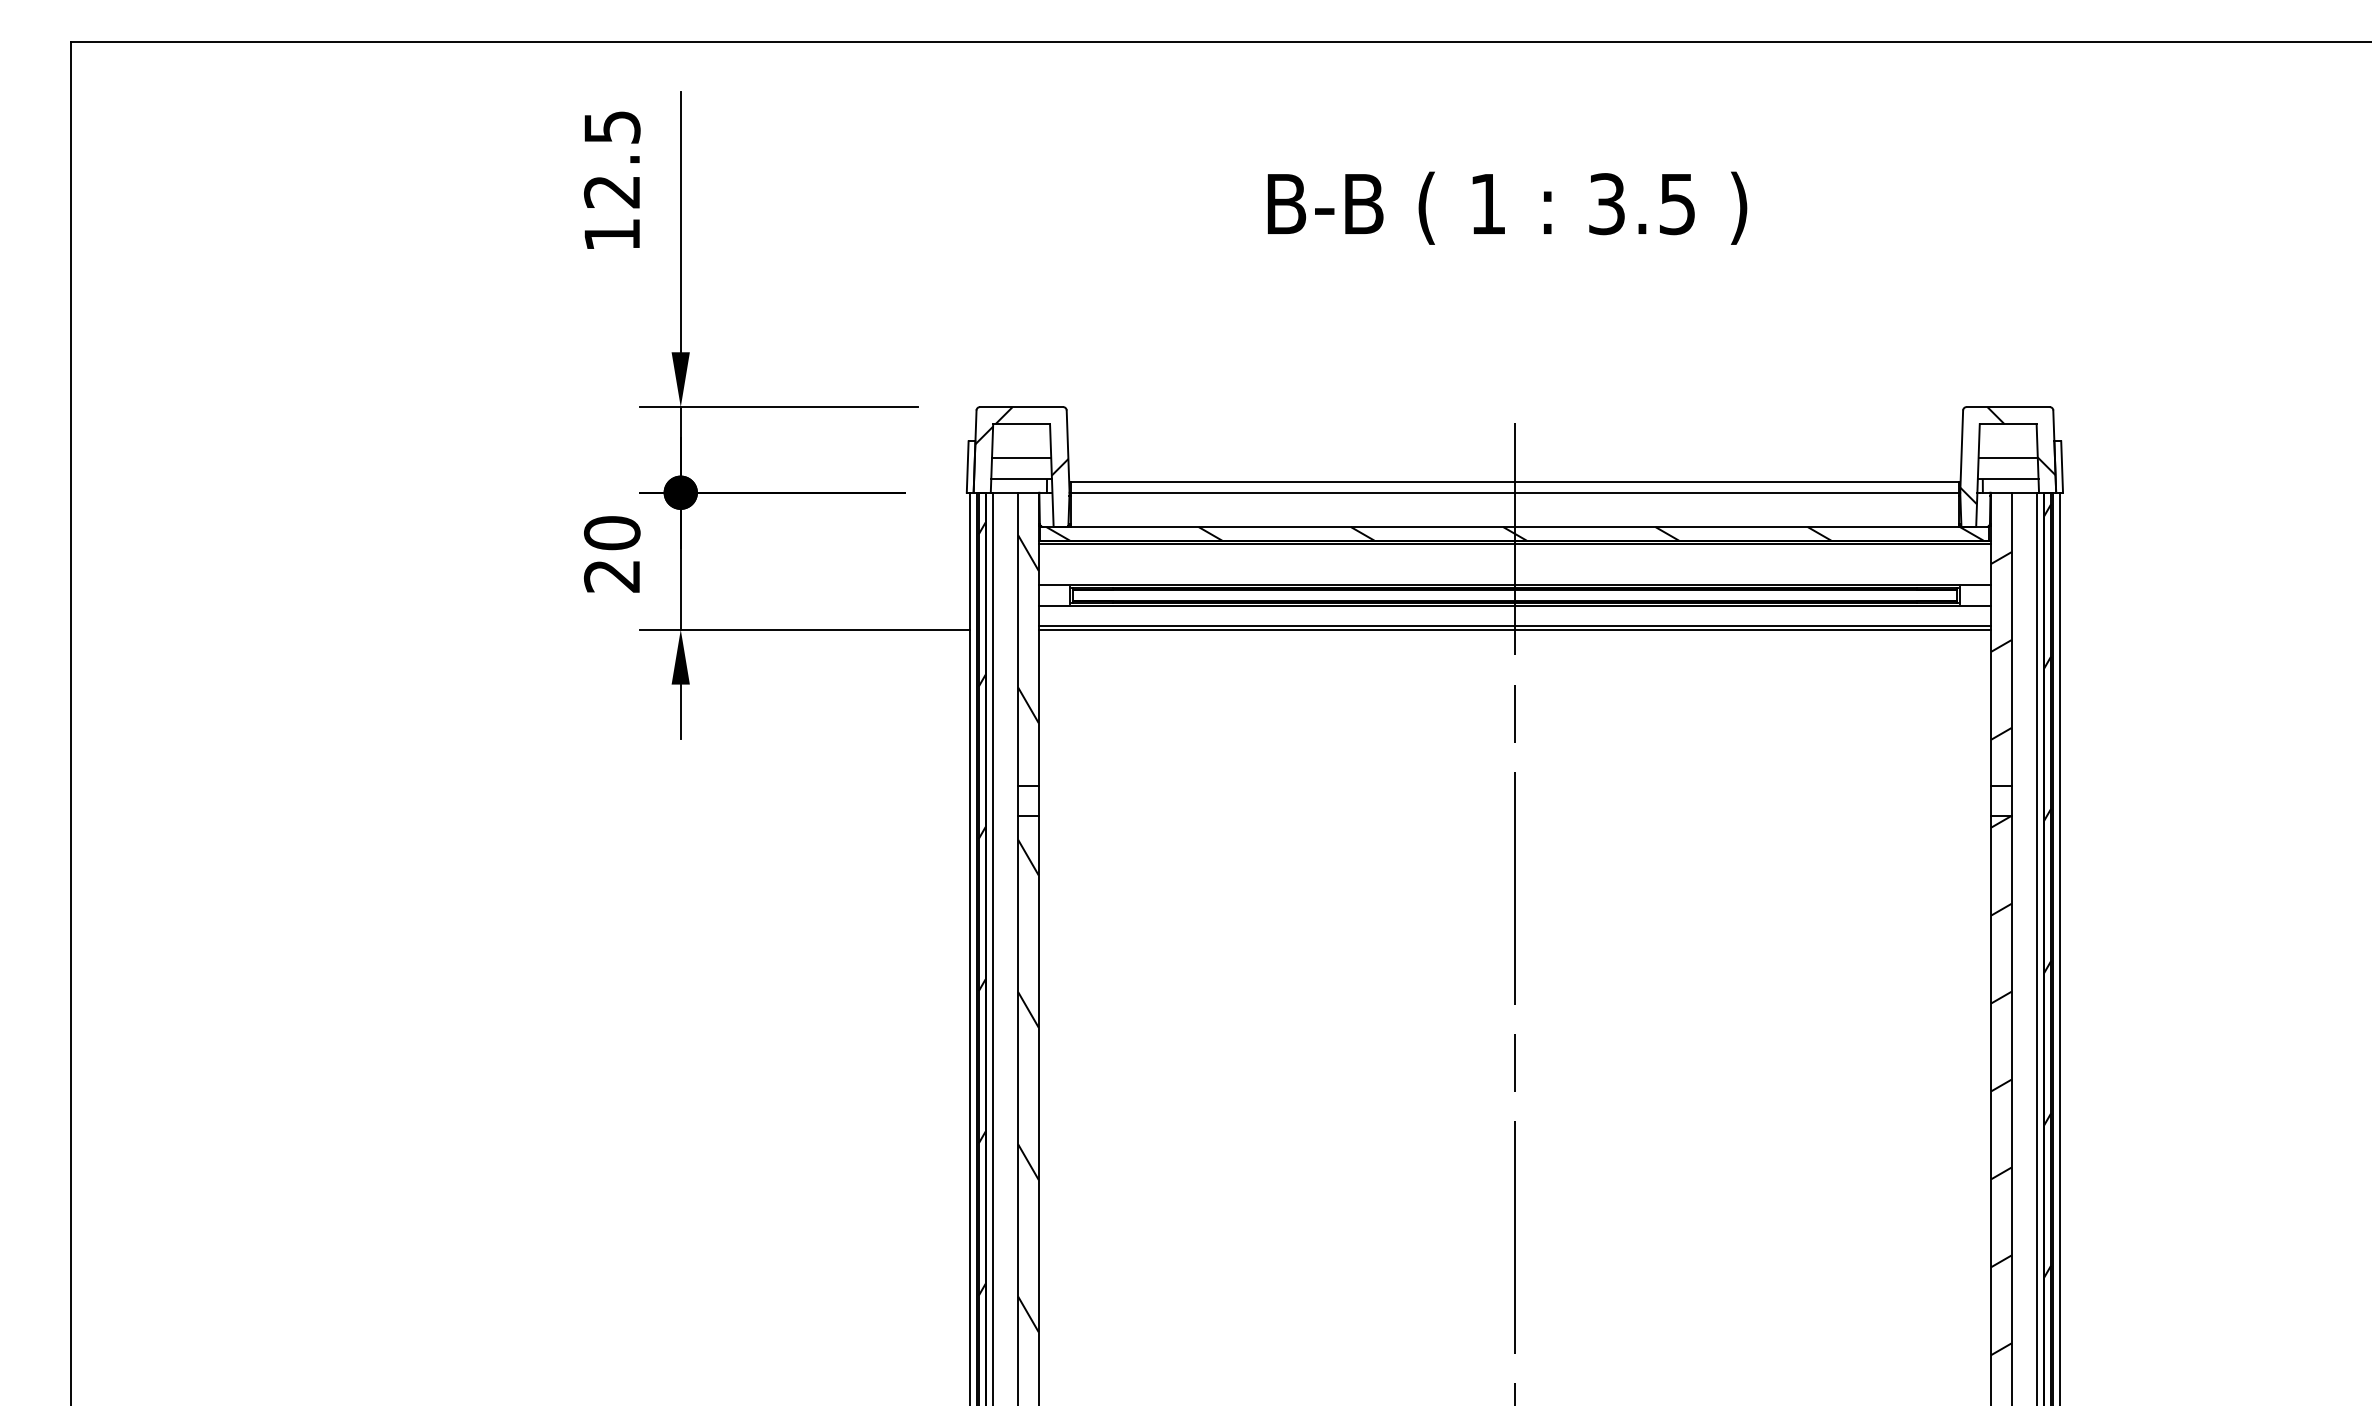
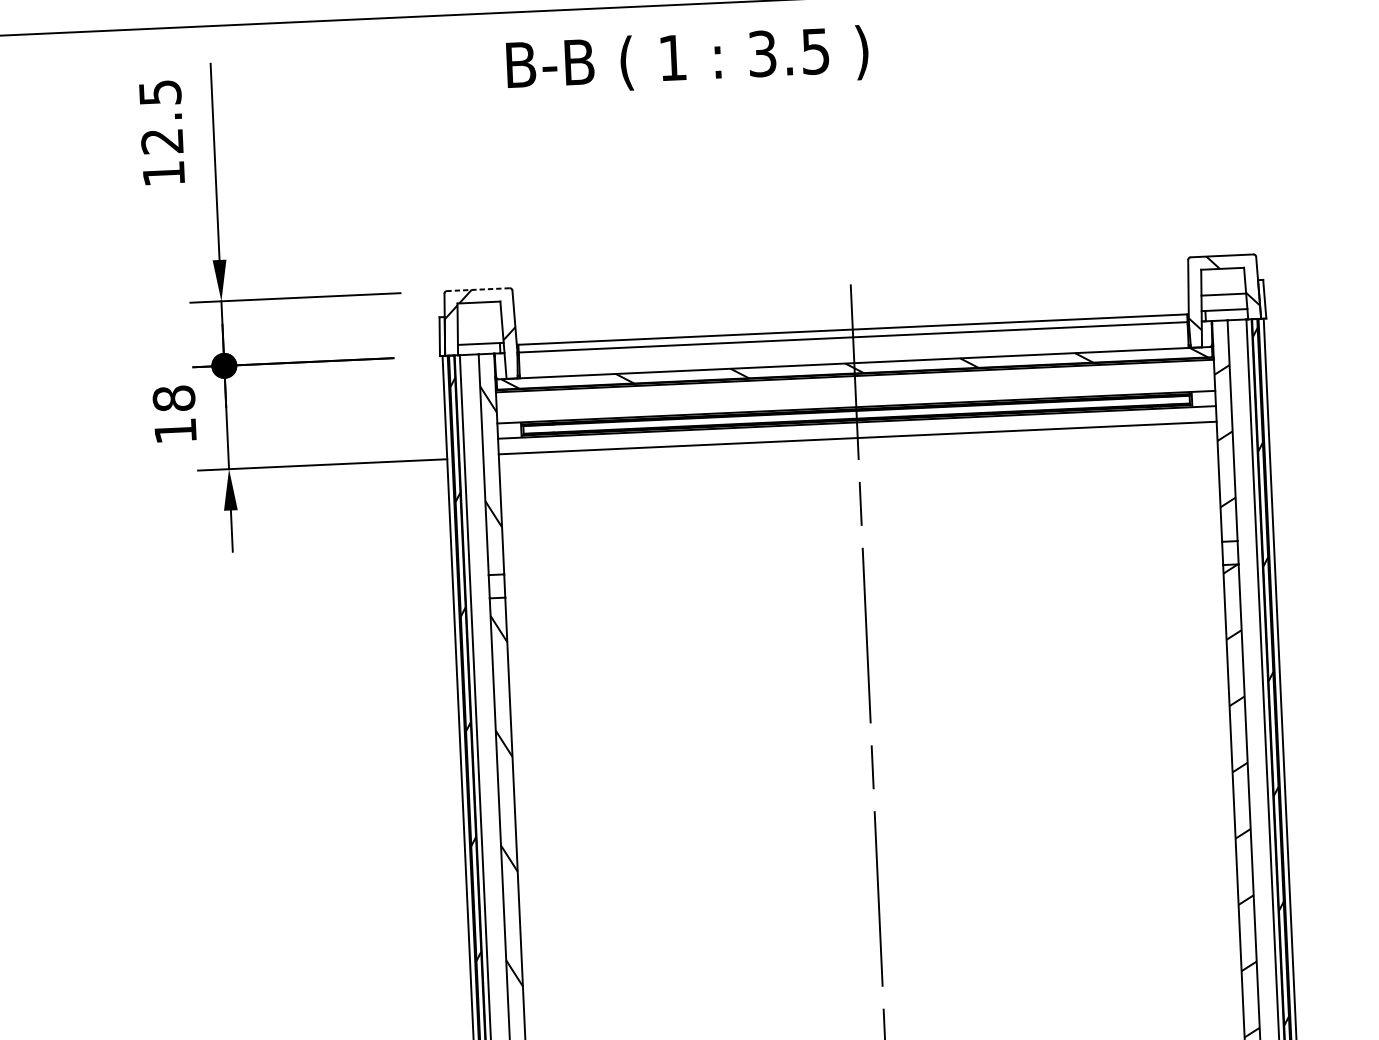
text: (1507, 207) -> (687, 59), moved
line: (1021, 407) -> (478, 289), solid -> dashed
line: (1021, 458) -> (480, 328), removed
text: (611, 554) -> (174, 414), 20 -> 18
line: (1514, 629) -> (857, 440), removed

